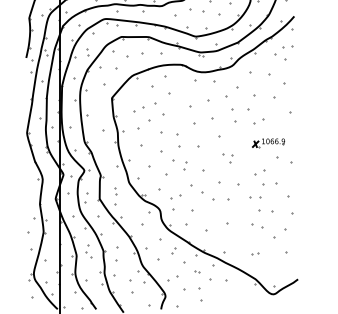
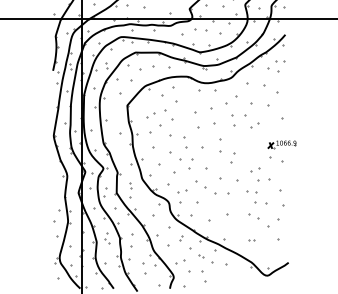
part: (267, 142) -> (281, 144), moved
part: (227, 157) -> (227, 157), size x1.6
part: (185, 166) -> (191, 164), size x1.6

